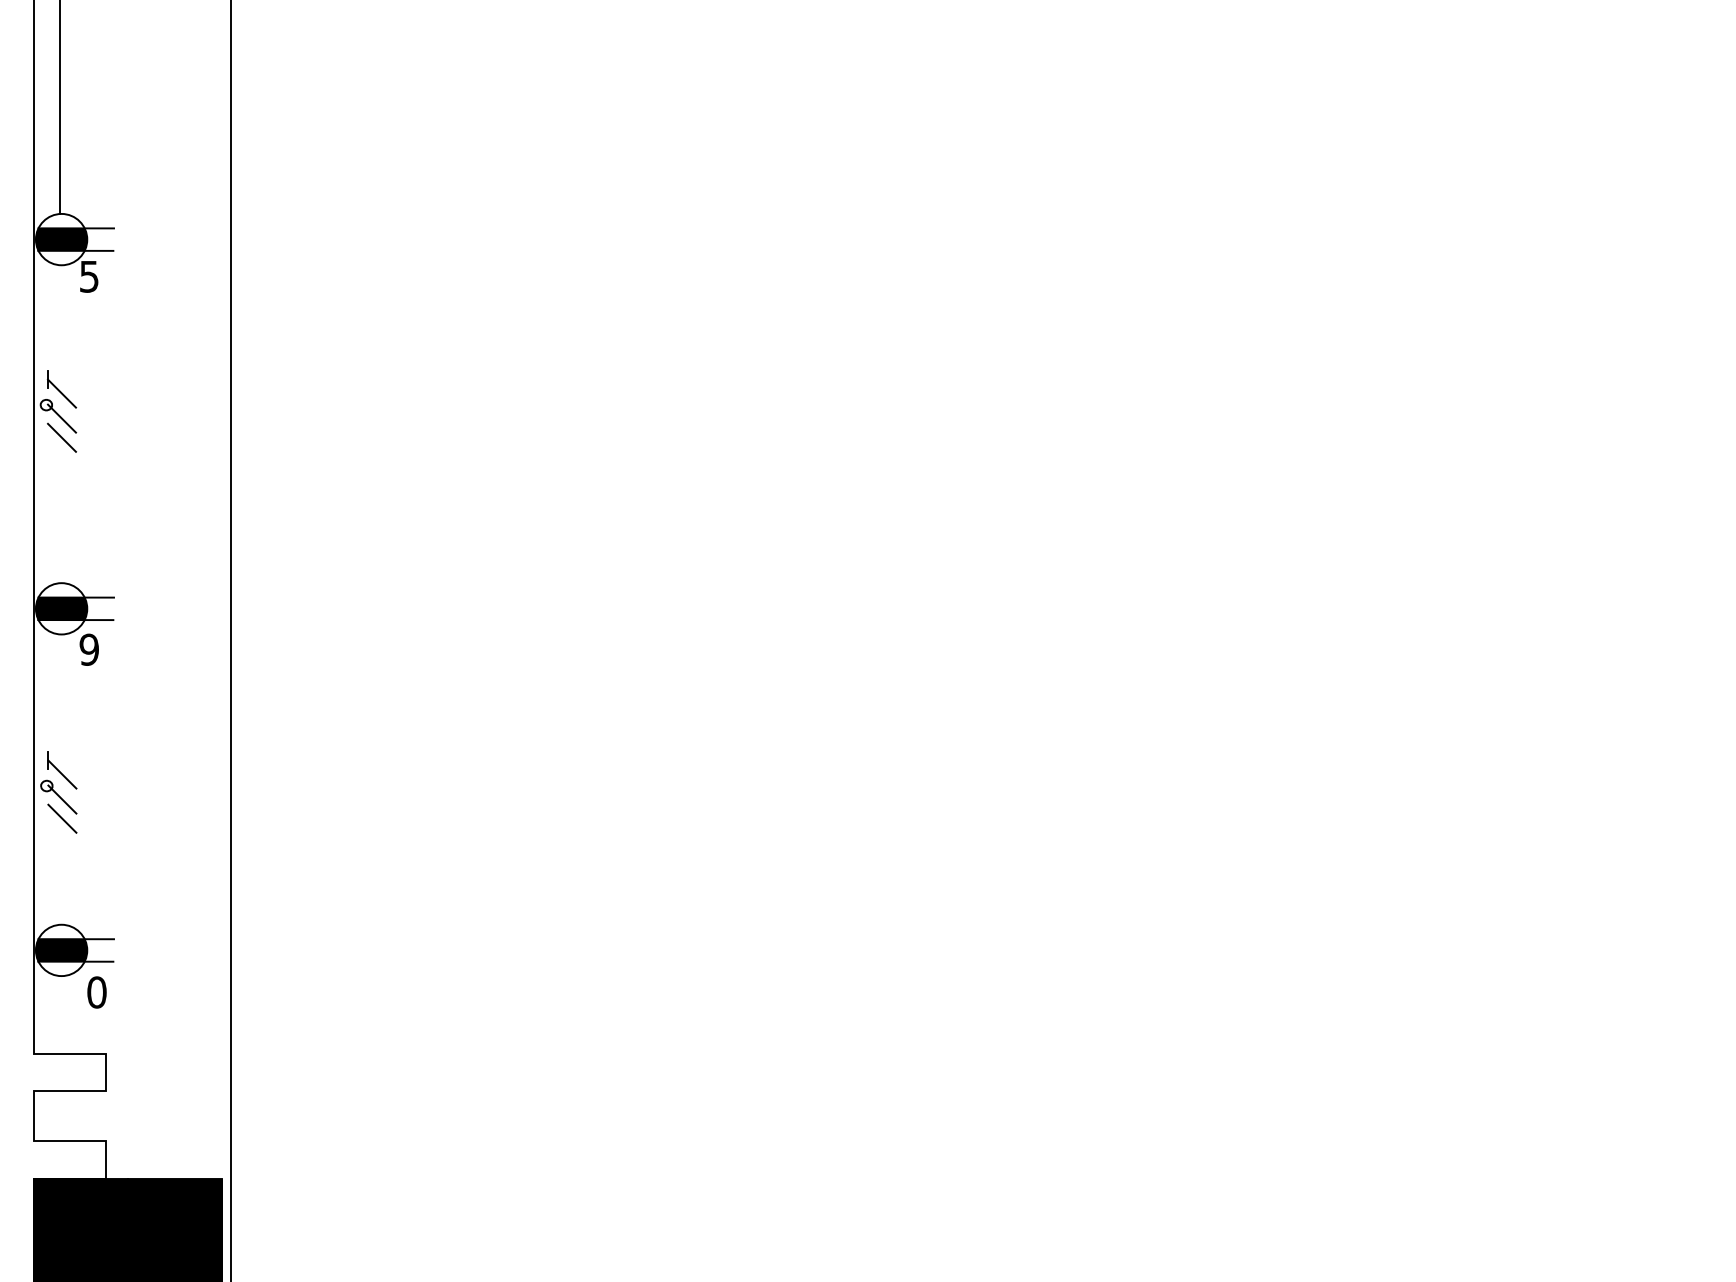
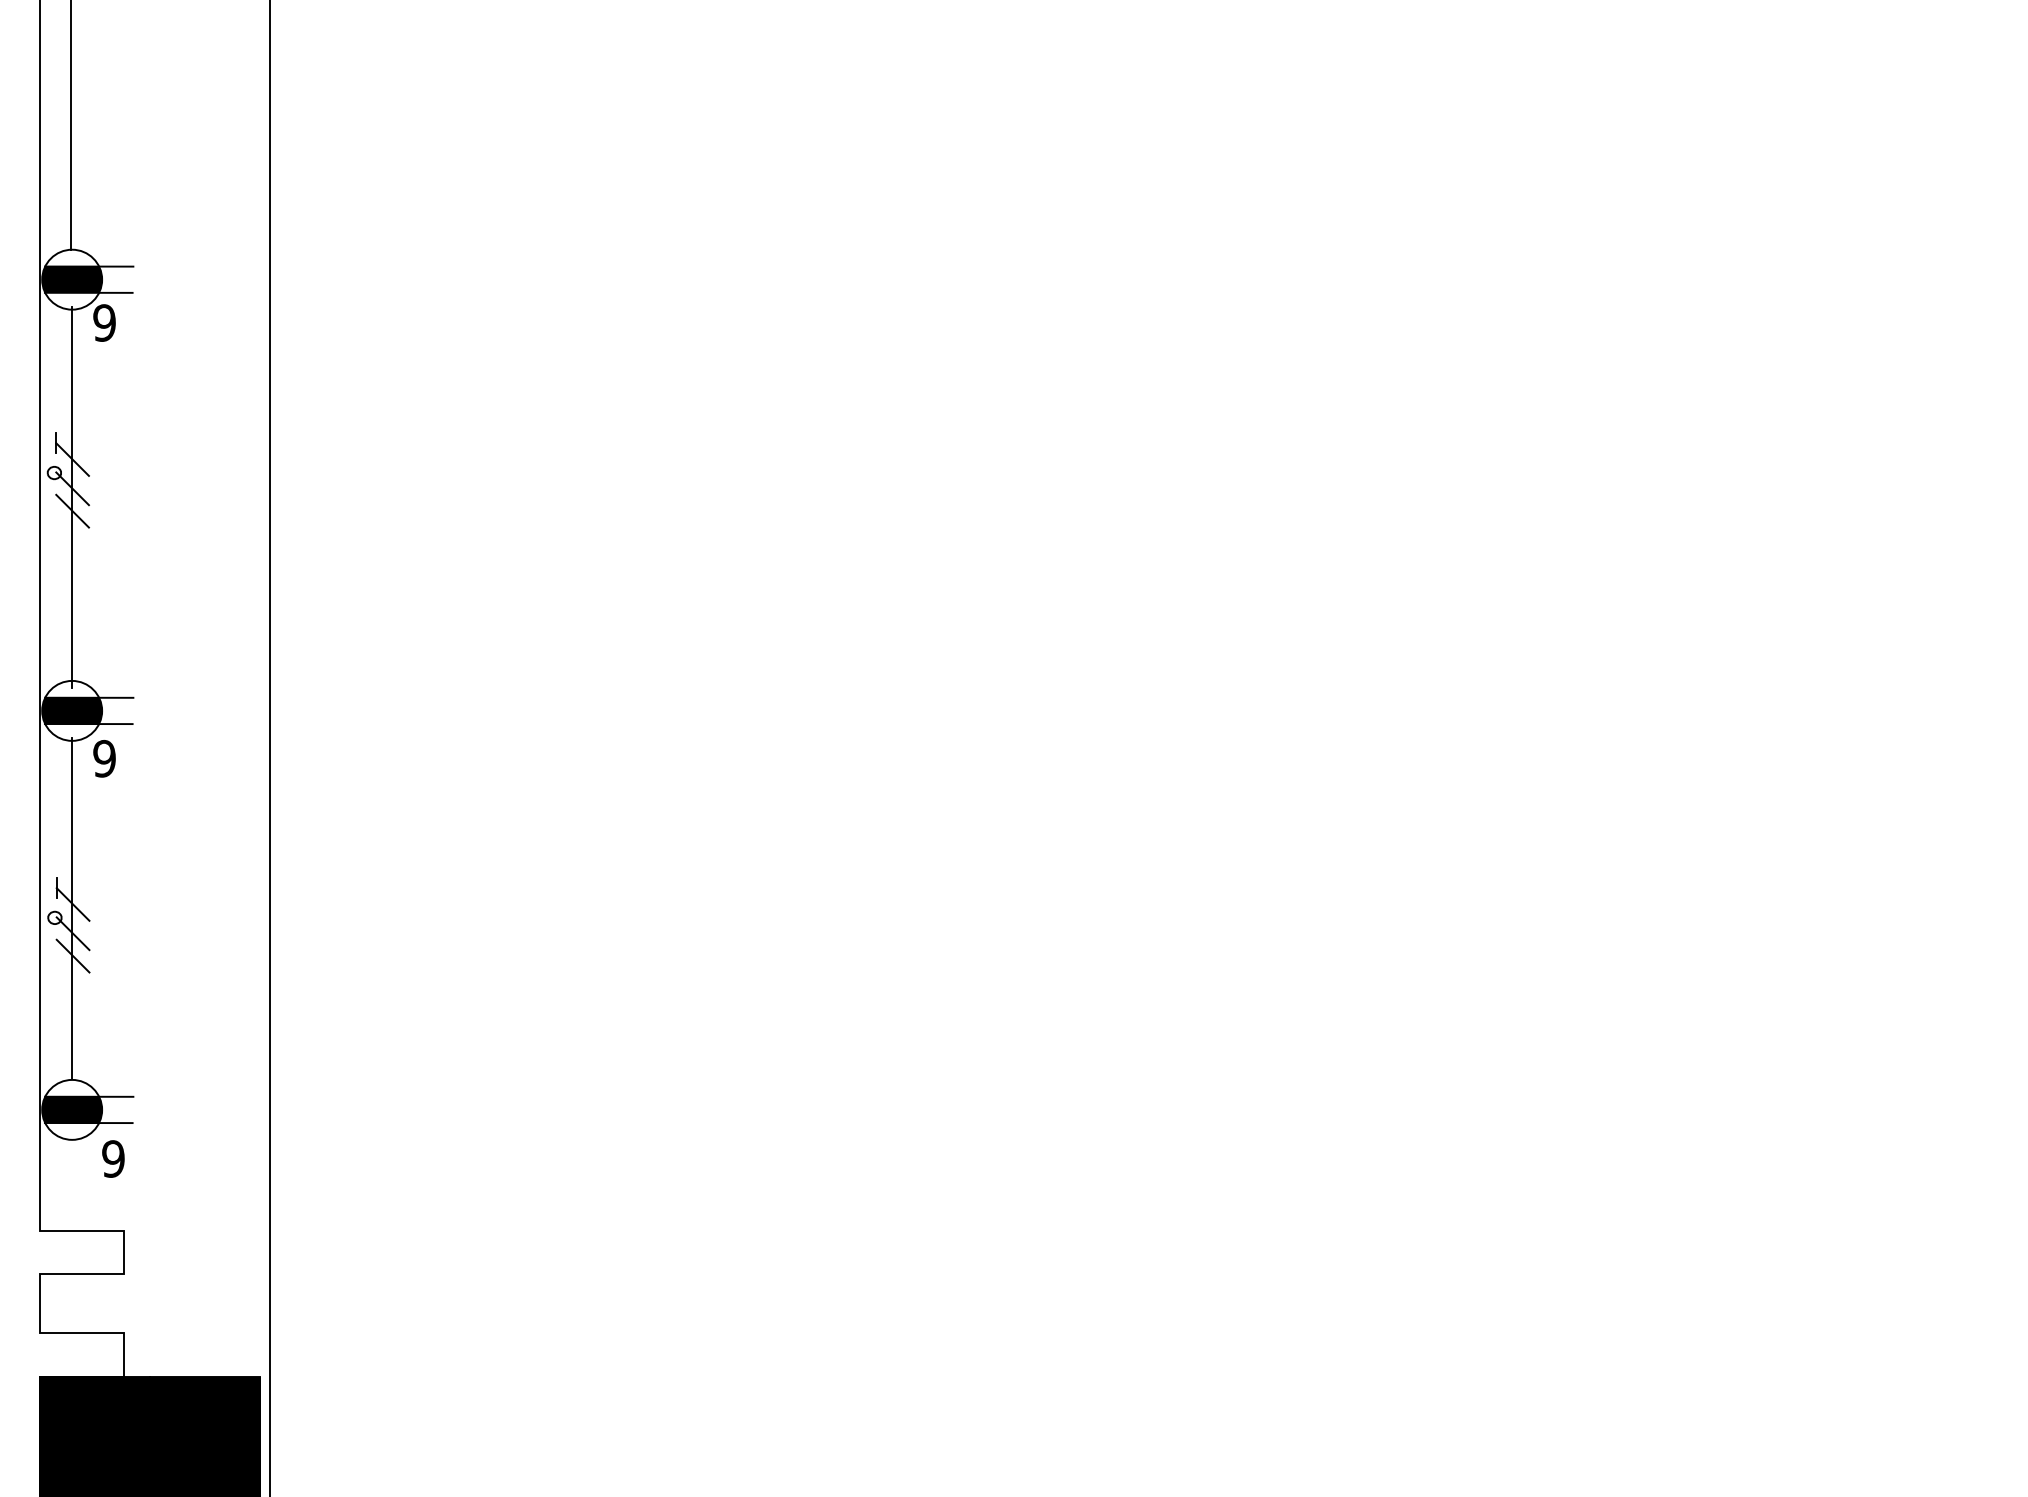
text: (89, 276) -> (104, 322), 5 -> 9
line: (61, 426) -> (71, 497), added
line: (61, 777) -> (72, 908), added
text: (96, 992) -> (113, 1158), 0 -> 9

